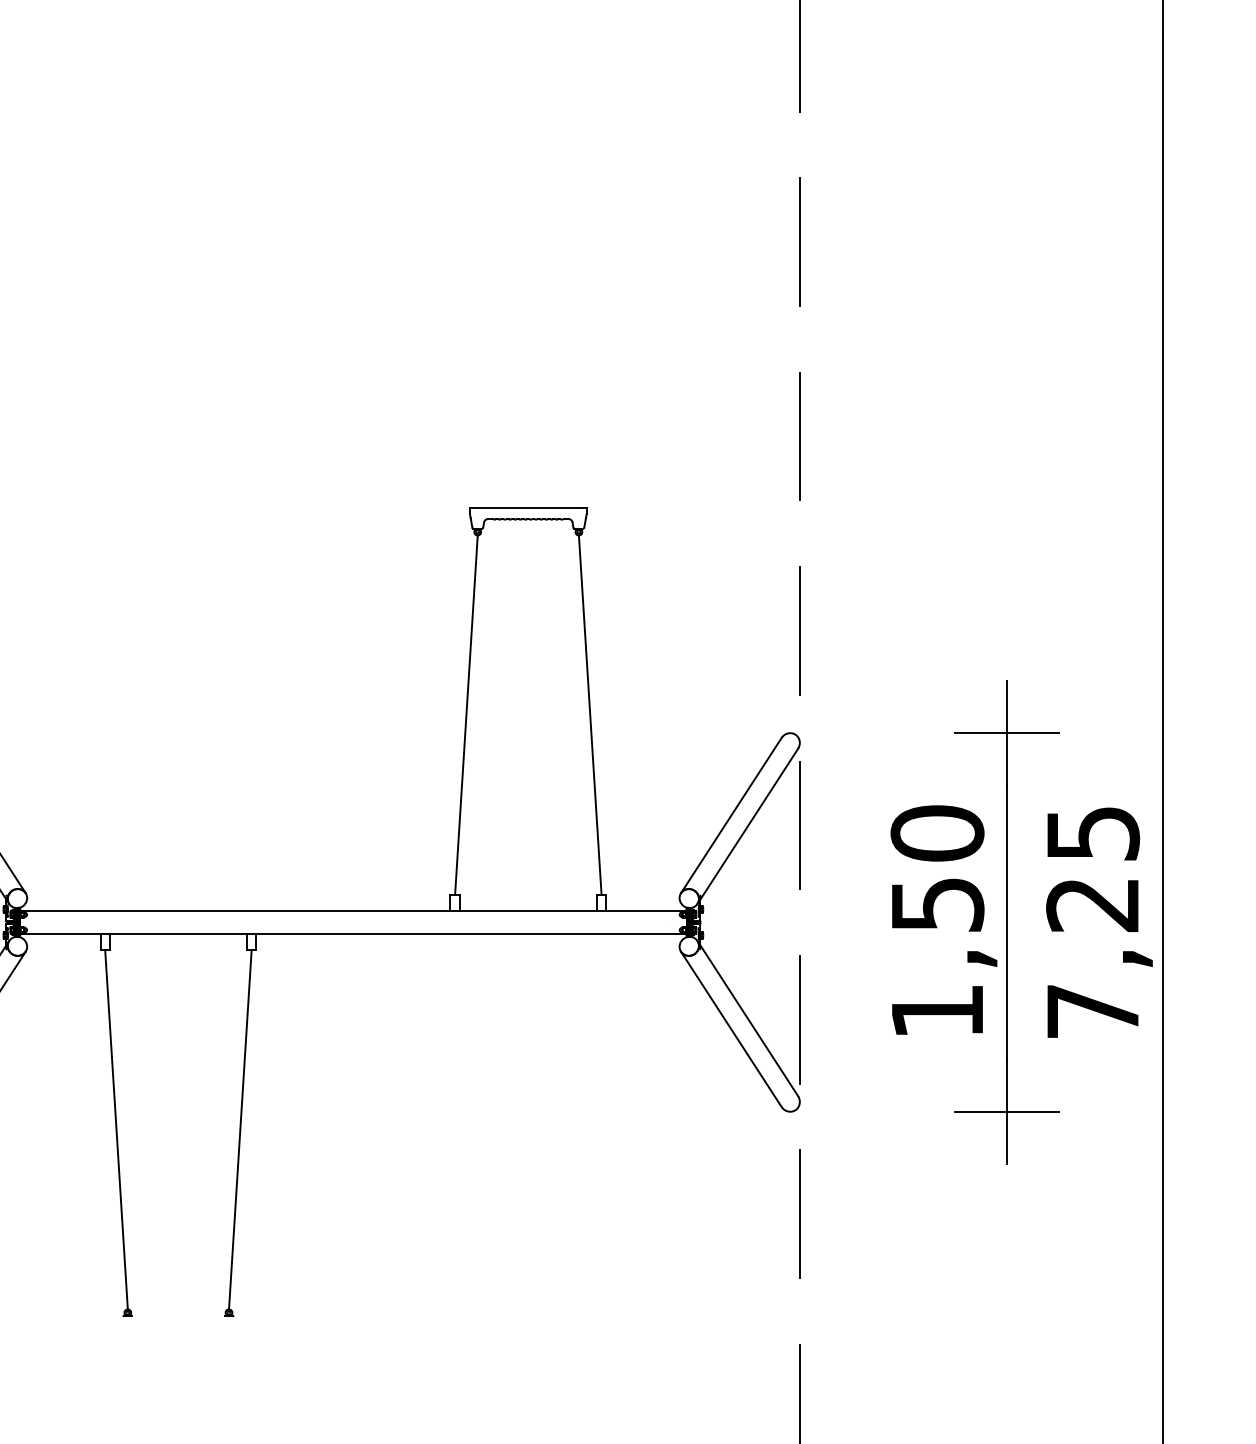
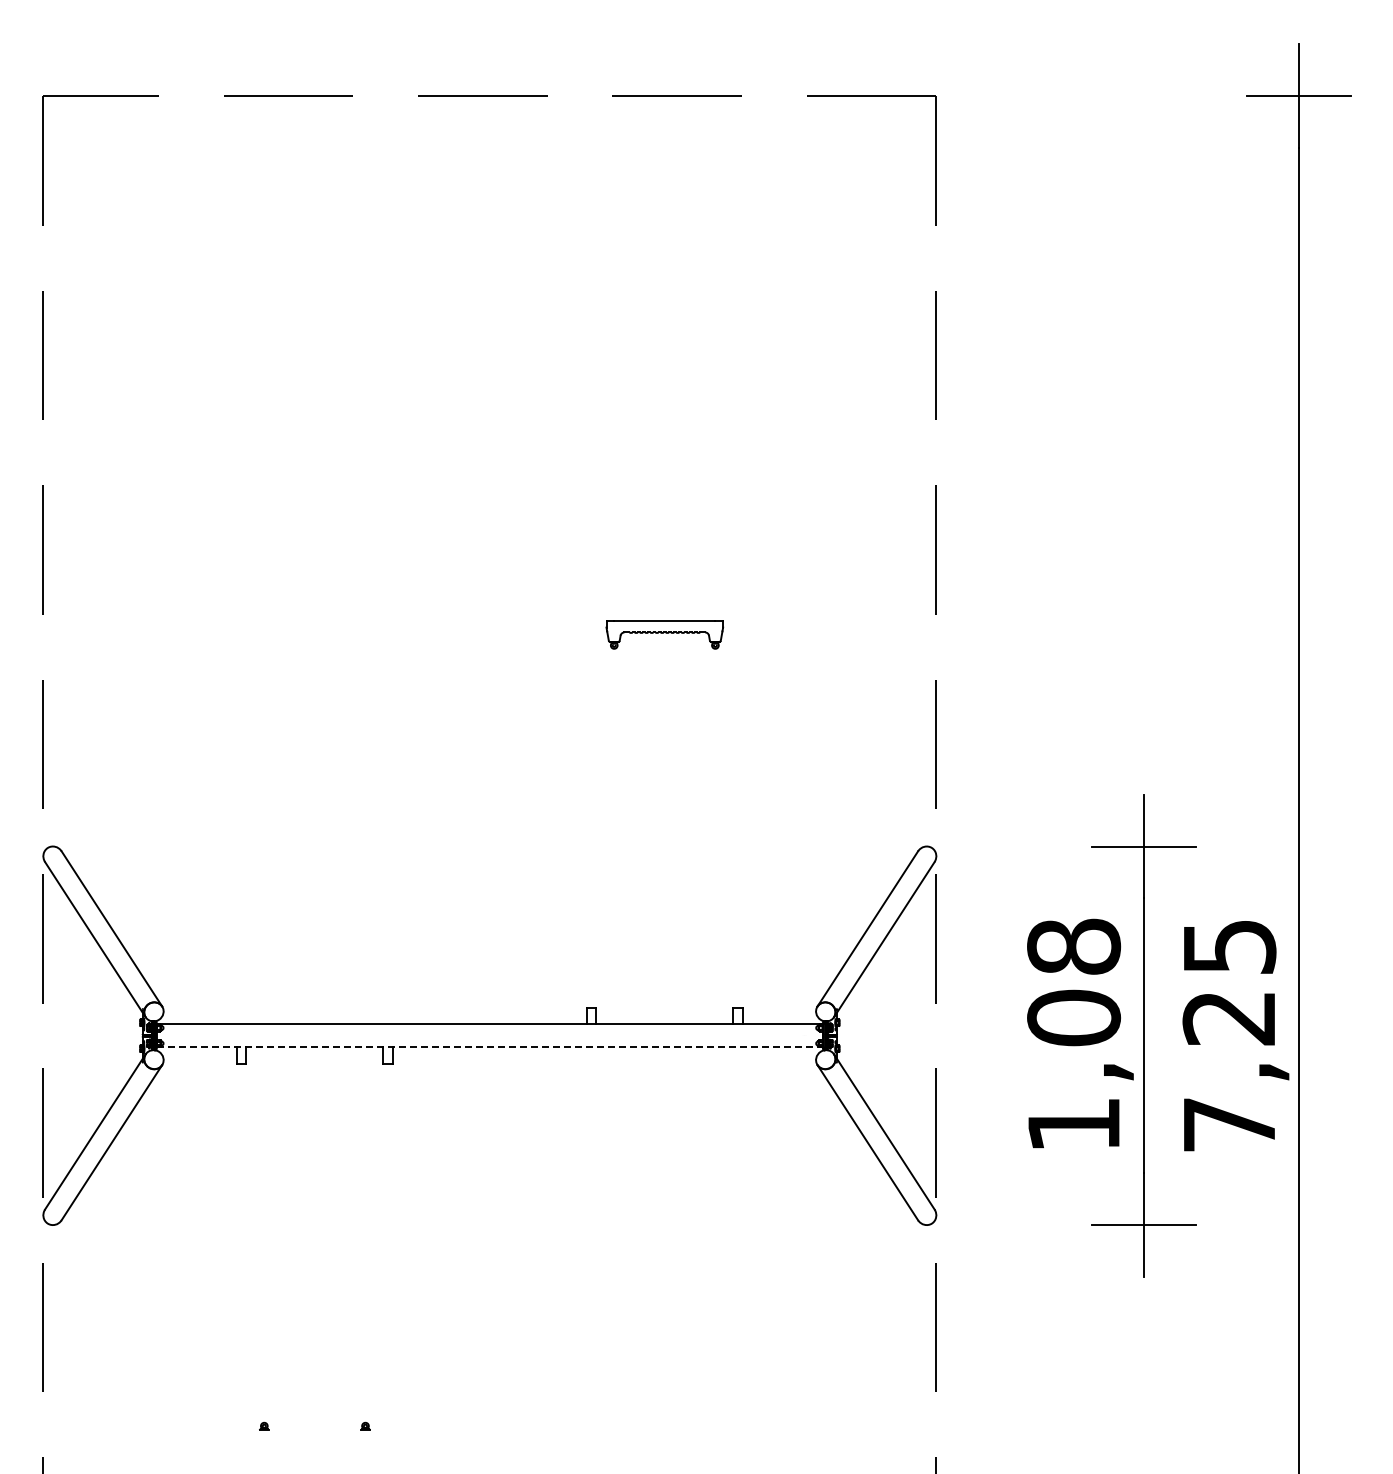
line: (466, 715) -> (602, 828), removed
line: (590, 715) -> (726, 828), removed
text: (938, 869) -> (1074, 982), 1,50 -> 1,08
line: (354, 934) -> (490, 1047), solid -> dashed
line: (116, 1129) -> (252, 1242), removed
line: (240, 1129) -> (376, 1242), removed

